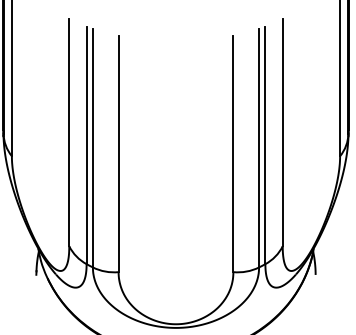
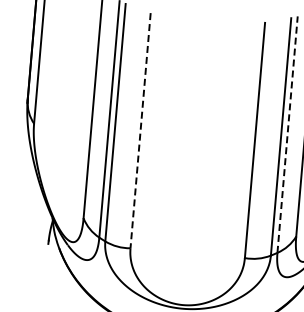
line: (265, 145) -> (287, 134), solid -> dashed
line: (118, 154) -> (140, 131), solid -> dashed

